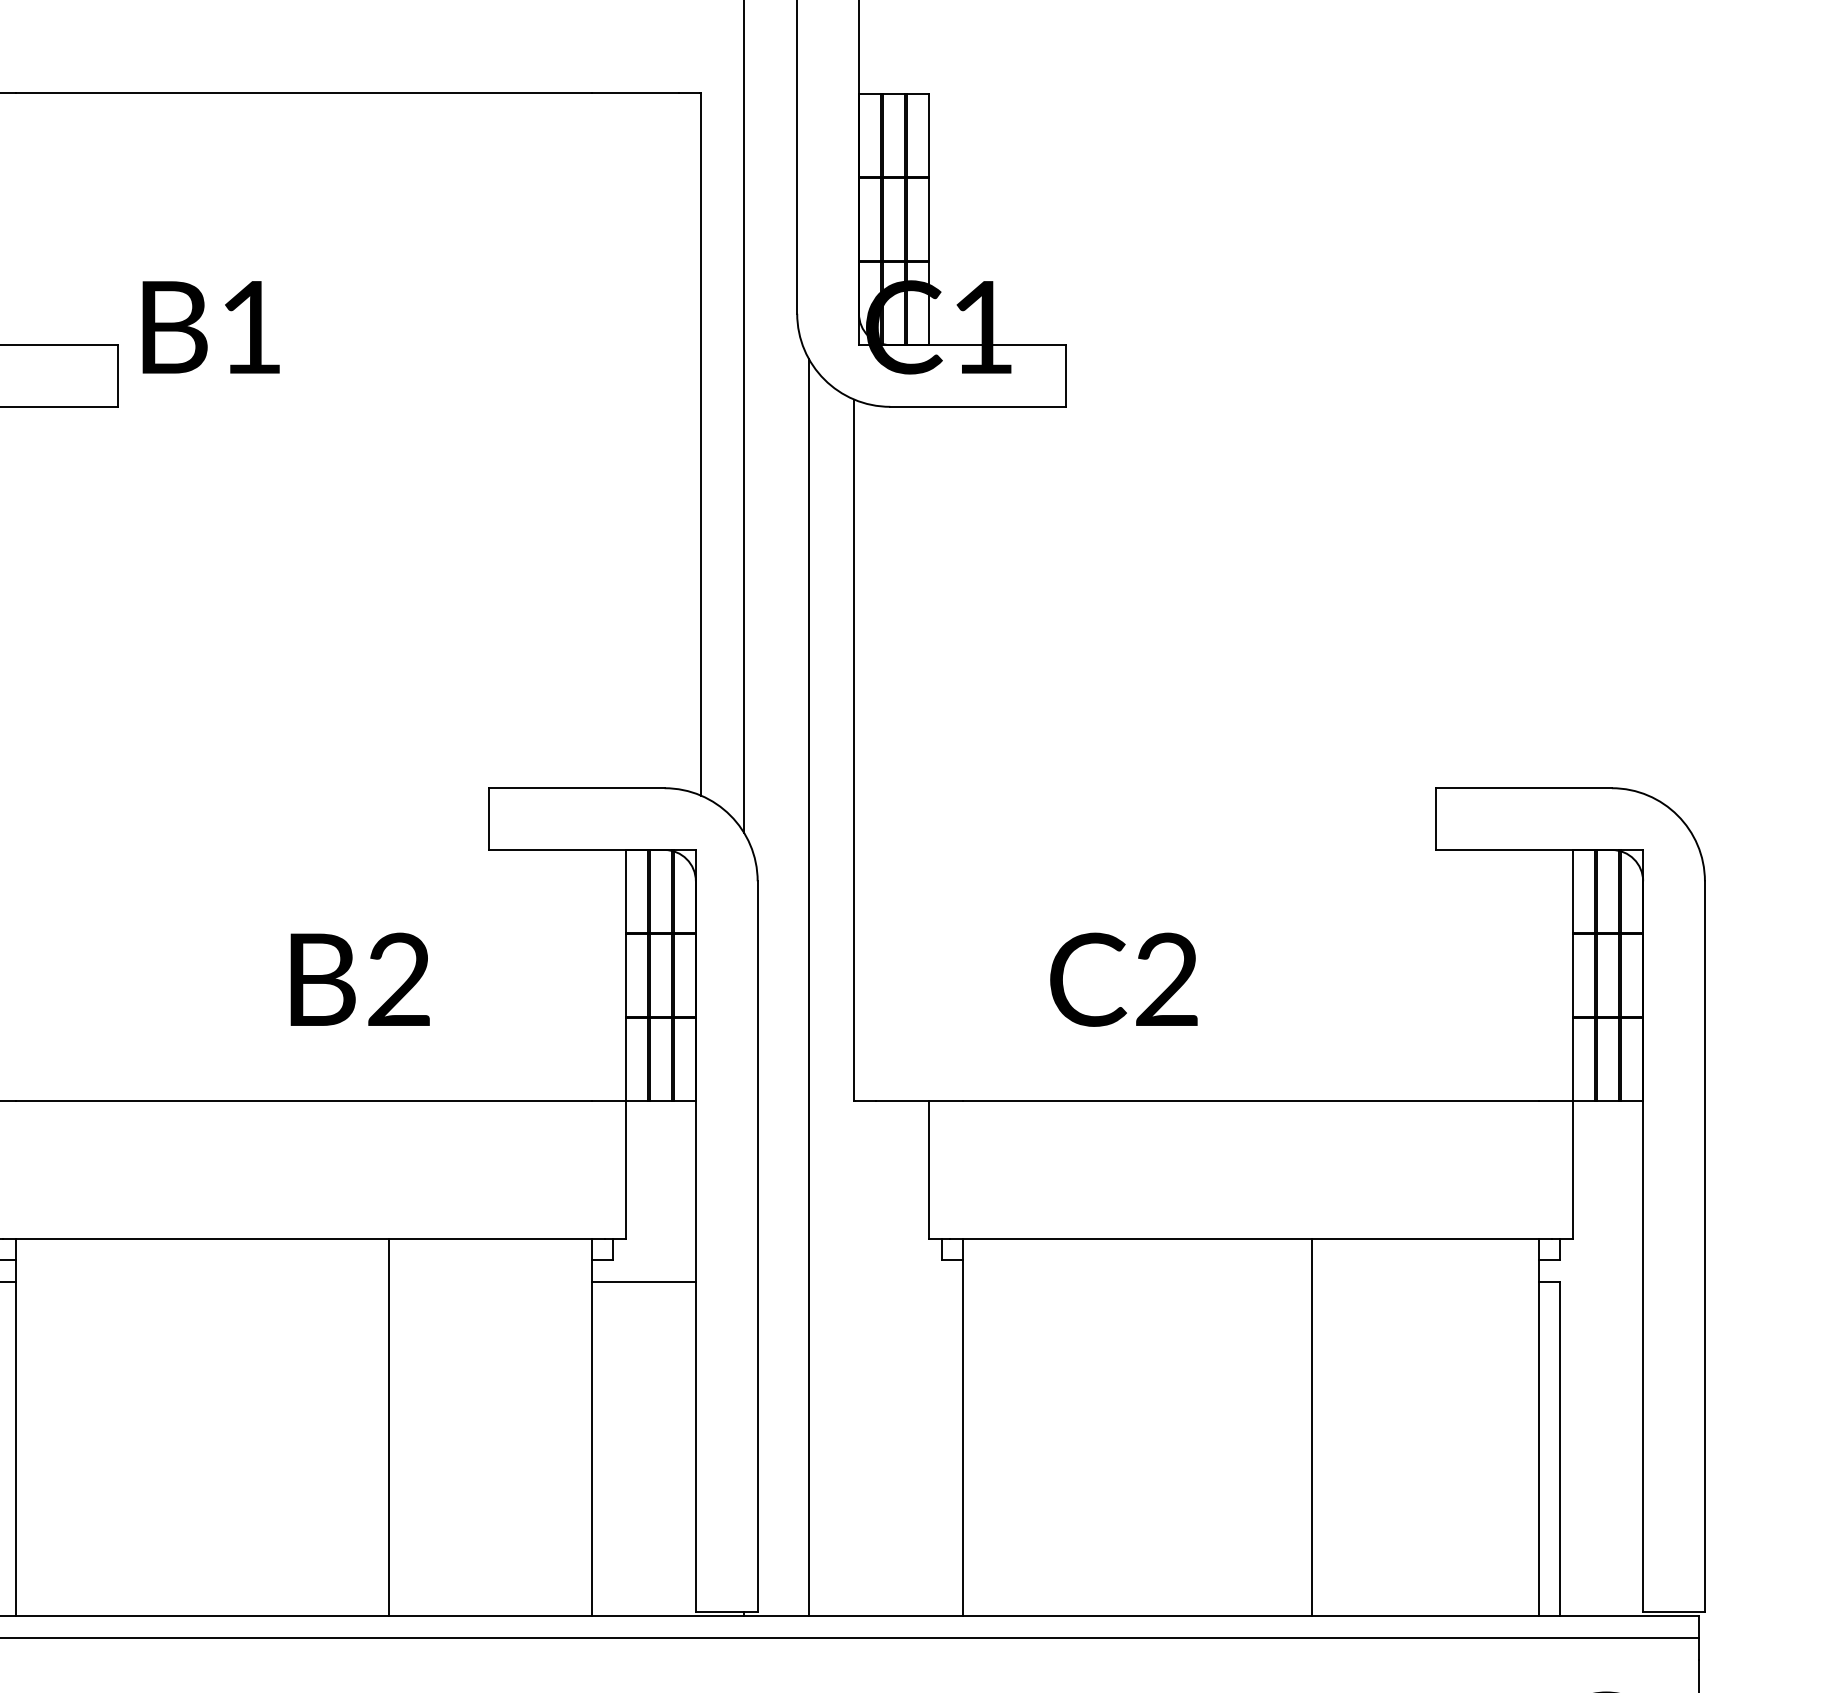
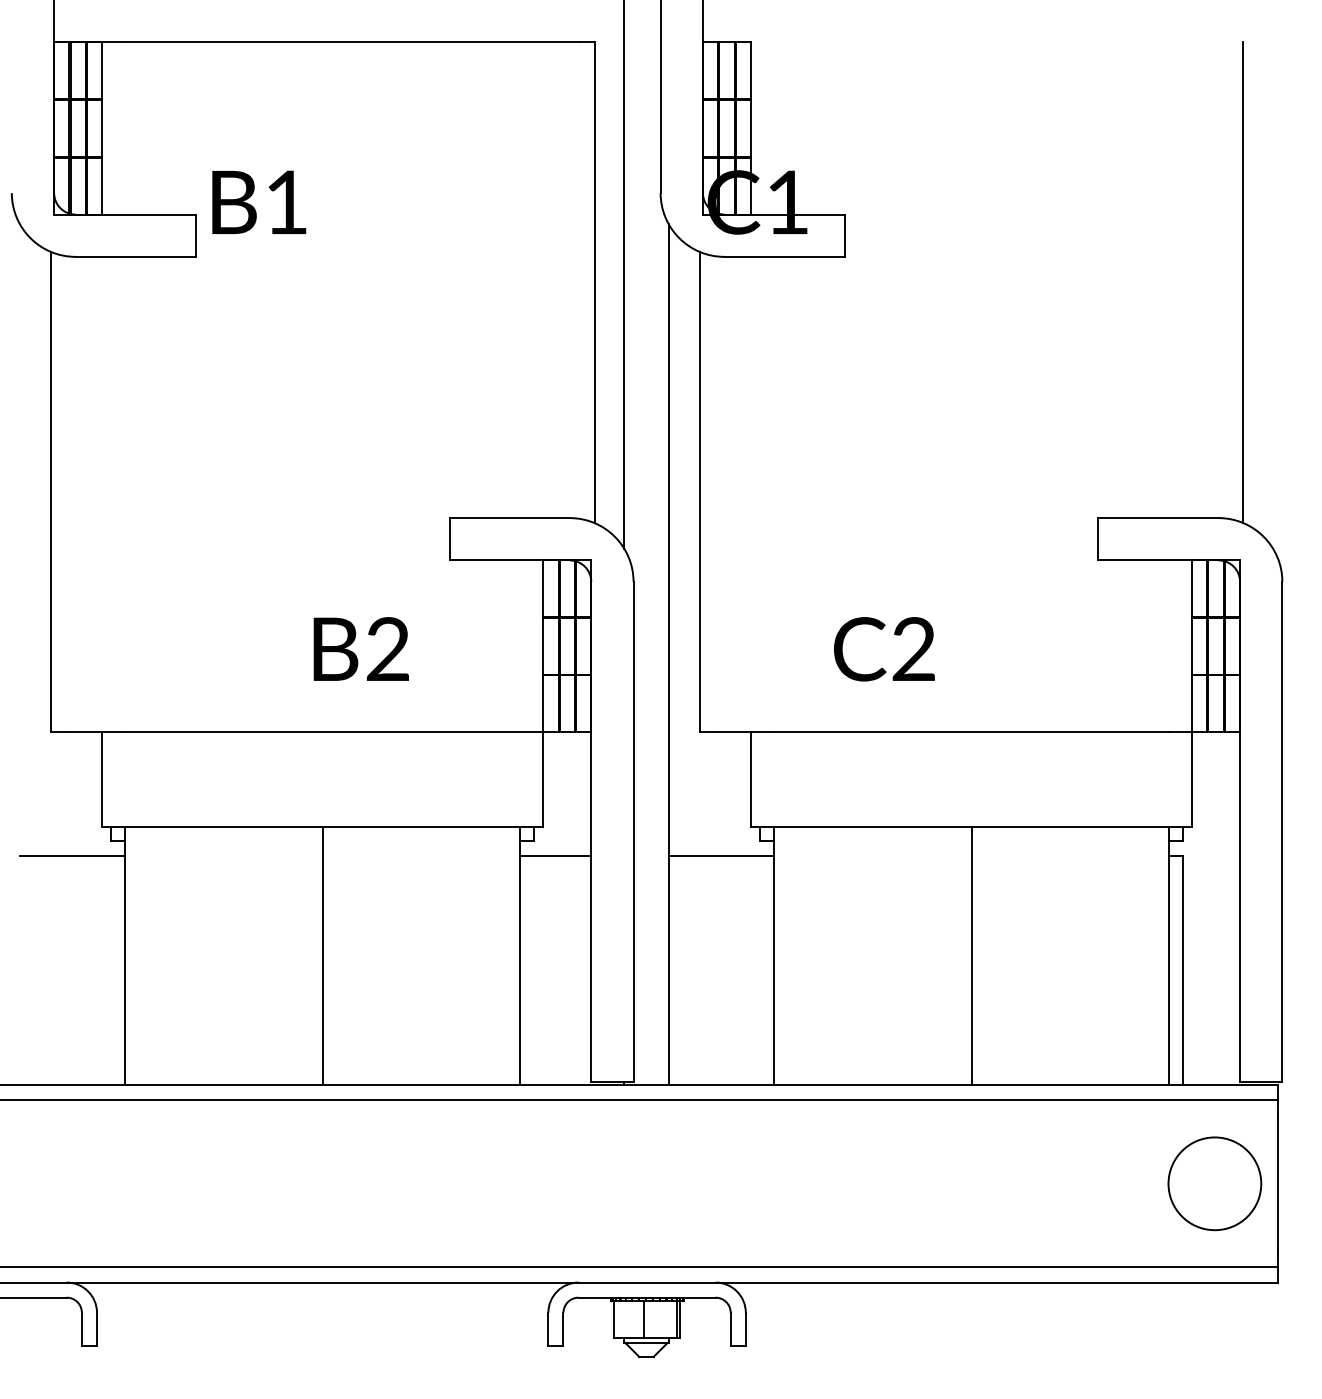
line: (1648, 444) -> (1243, 282), added
line: (886, 1282) -> (721, 856), added
line: (388, 1426) -> (322, 955), moved
line: (1312, 1426) -> (971, 955), moved

